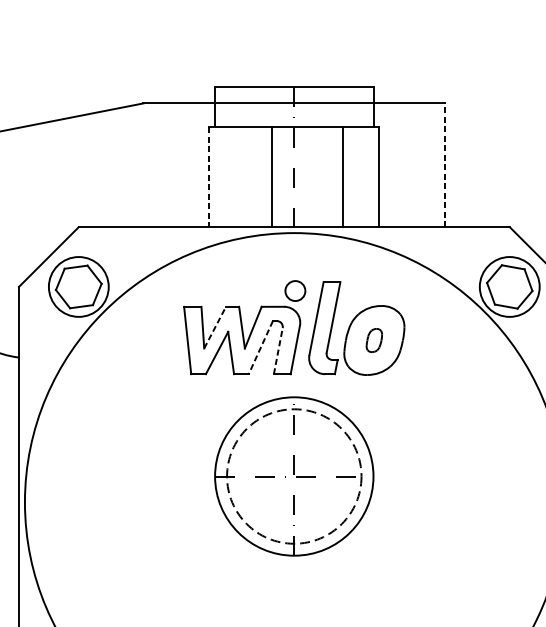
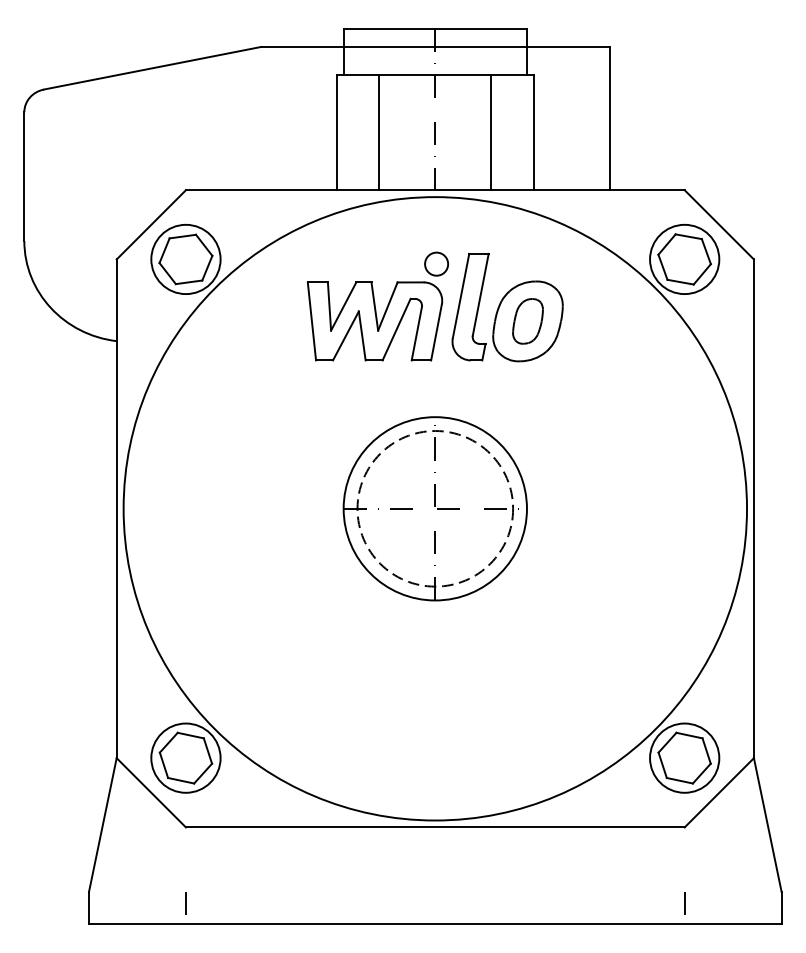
line: (444, 165) -> (609, 118), dashed -> solid
line: (208, 177) -> (336, 132), dashed -> solid
line: (271, 177) -> (379, 132), moved
line: (214, 327) -> (343, 306), dashed -> solid
part: (373, 340) -> (527, 321), size x1.67
line: (260, 347) -> (396, 329), dashed -> solid
line: (278, 350) -> (416, 333), dashed -> solid
part: (293, 476) -> (434, 508), moved

